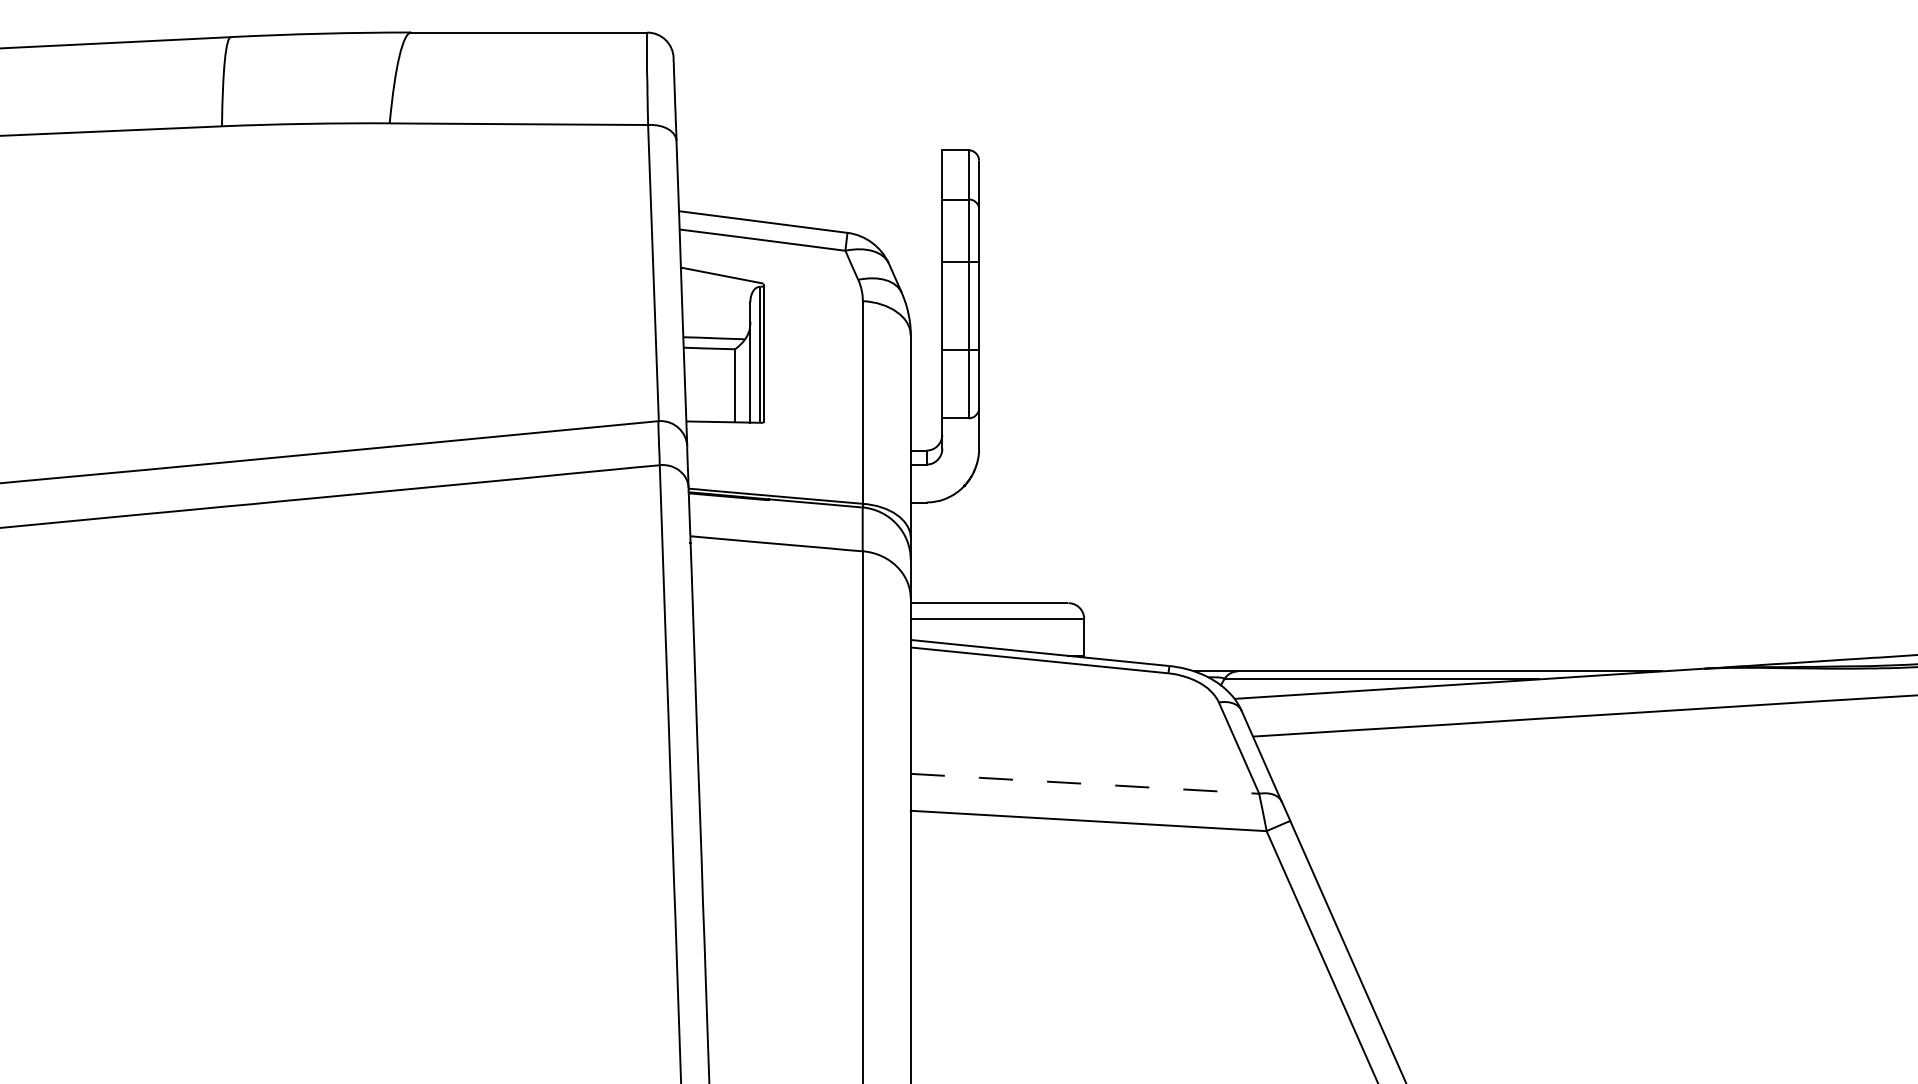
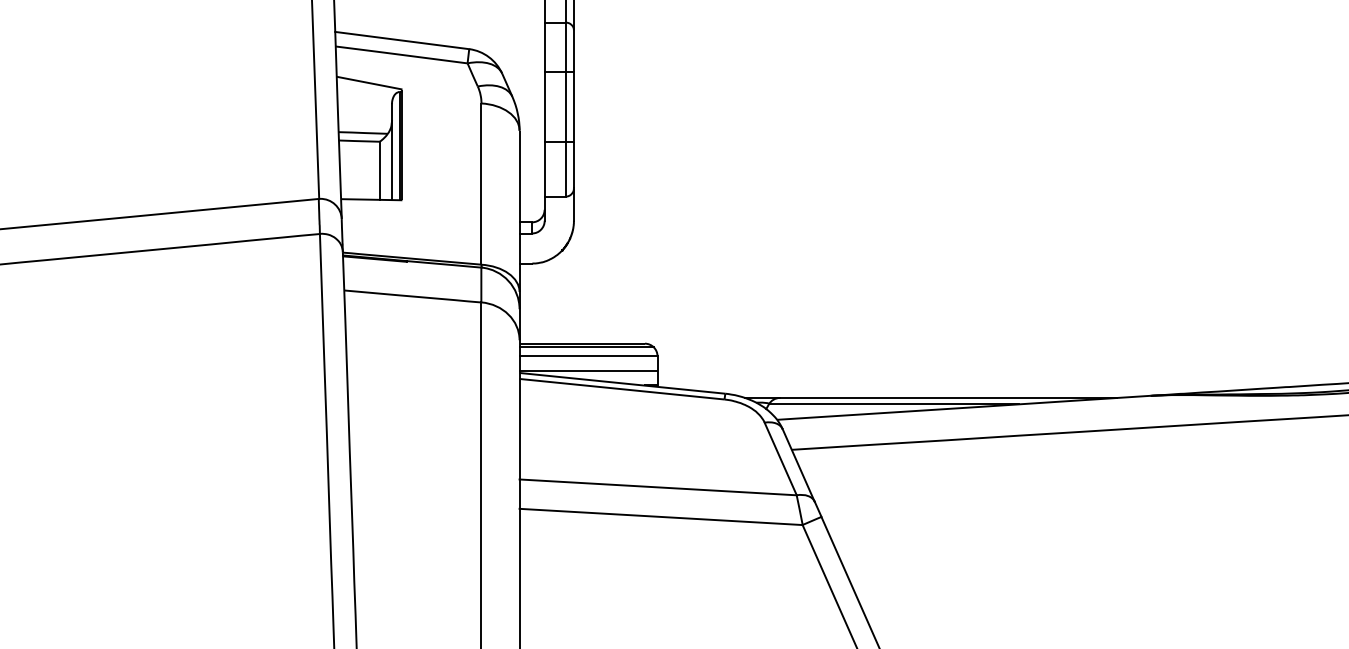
line: (994, 607) -> (586, 347), added
line: (997, 637) -> (588, 371), added
line: (1085, 783) -> (658, 487), dashed -> solid

